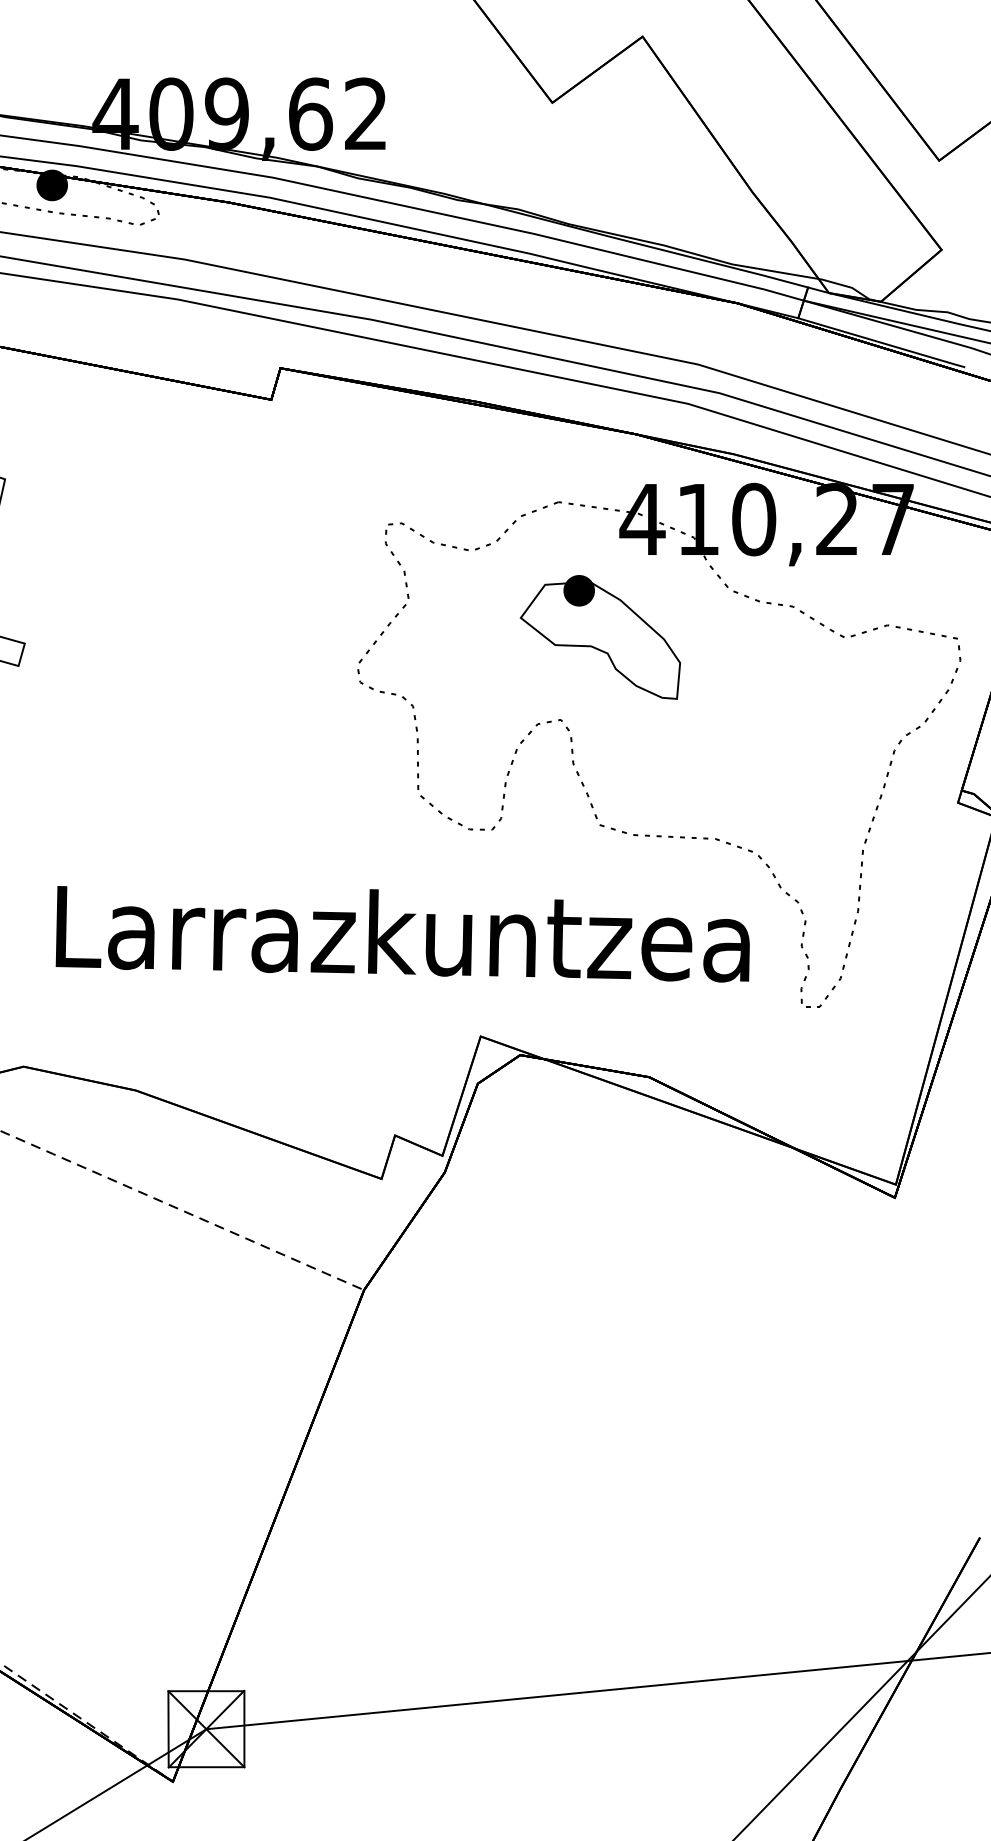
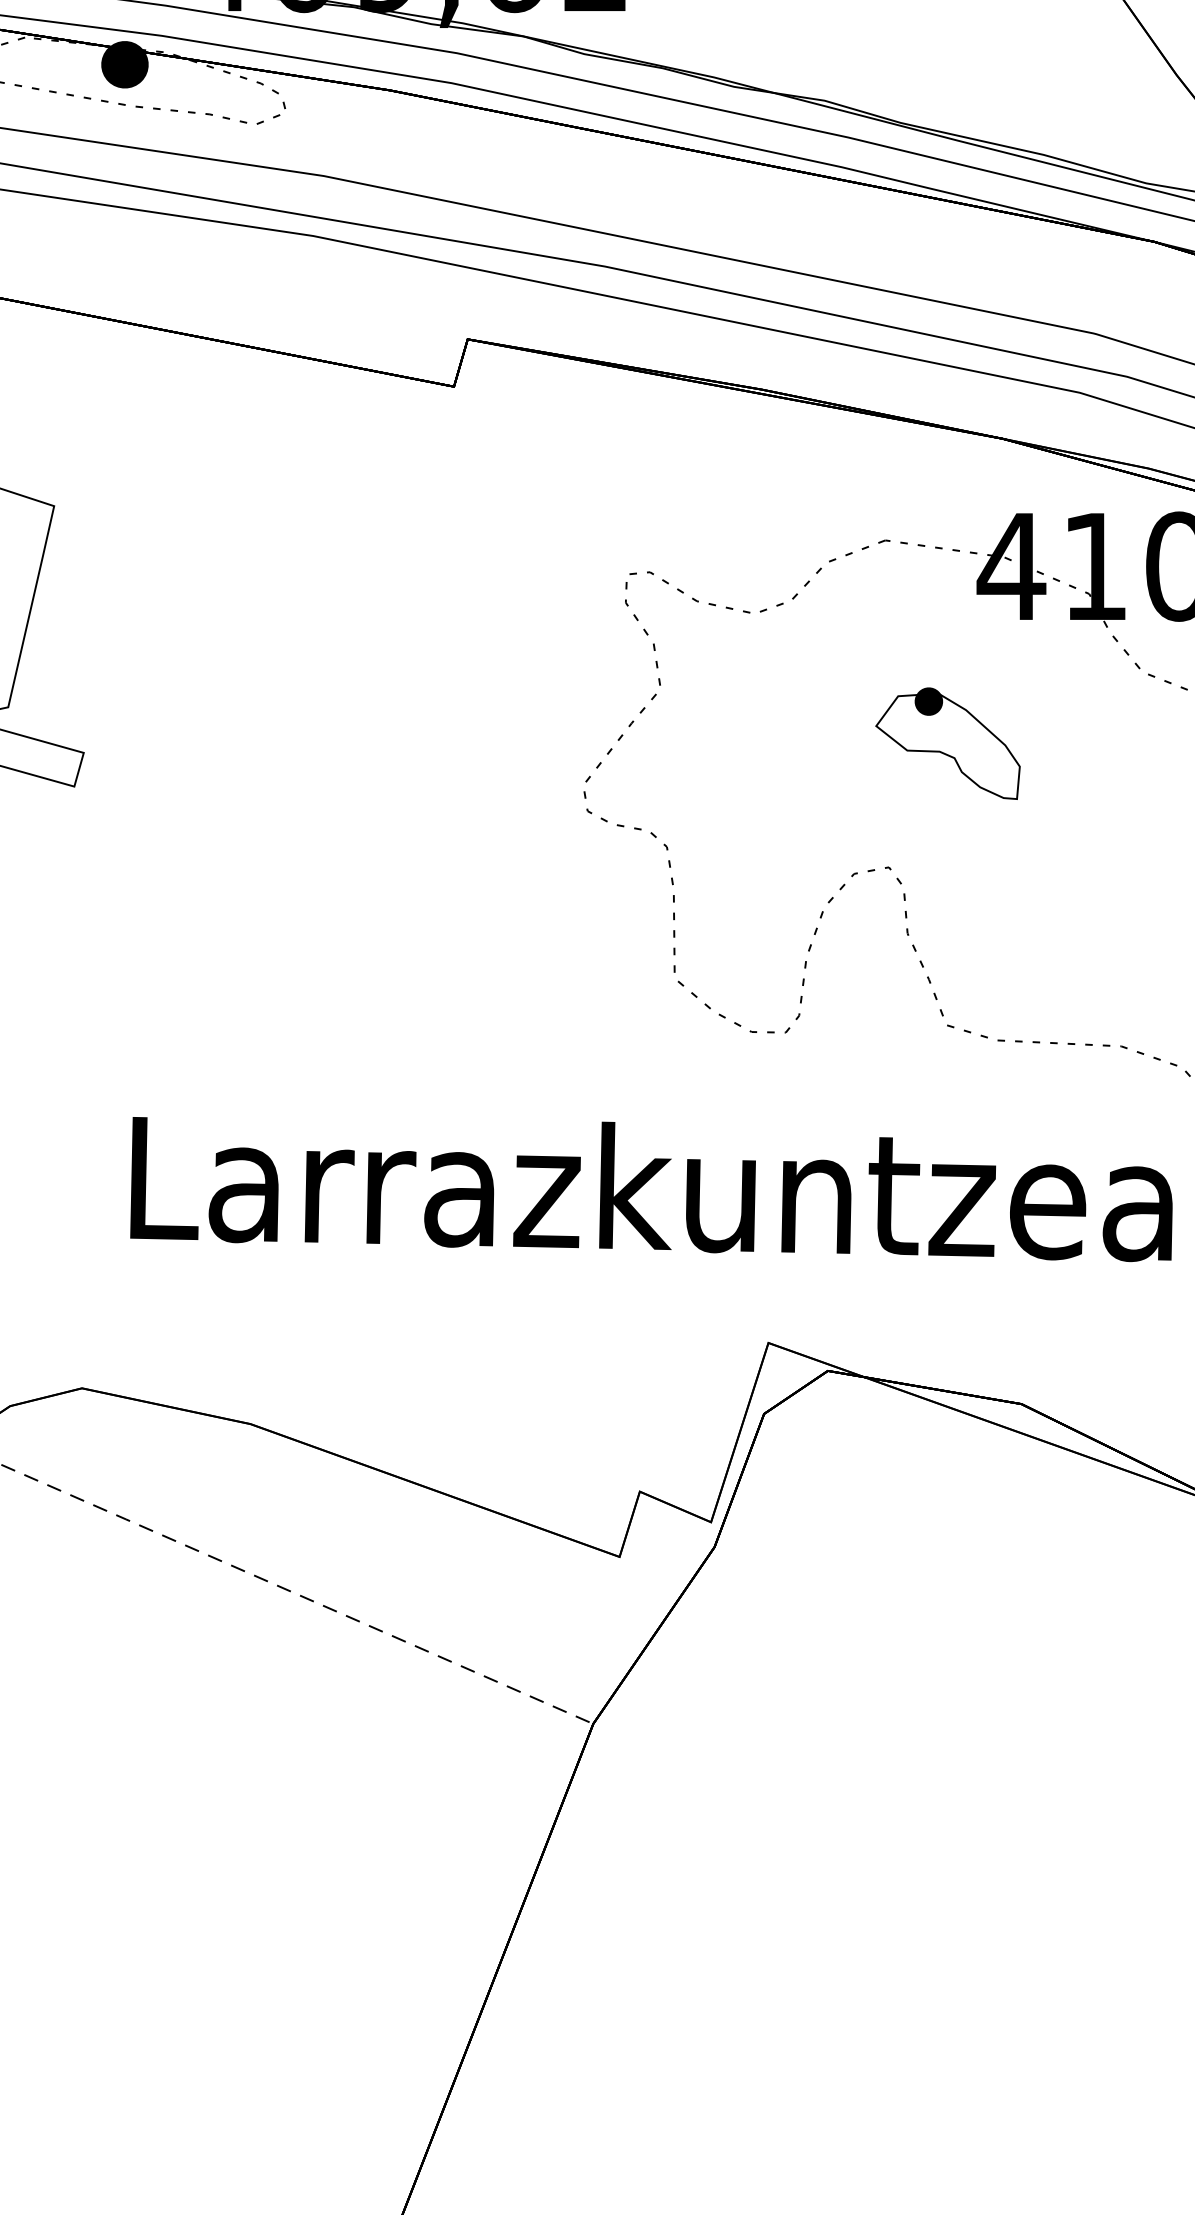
part: (599, 637) -> (946, 743), size x0.6

